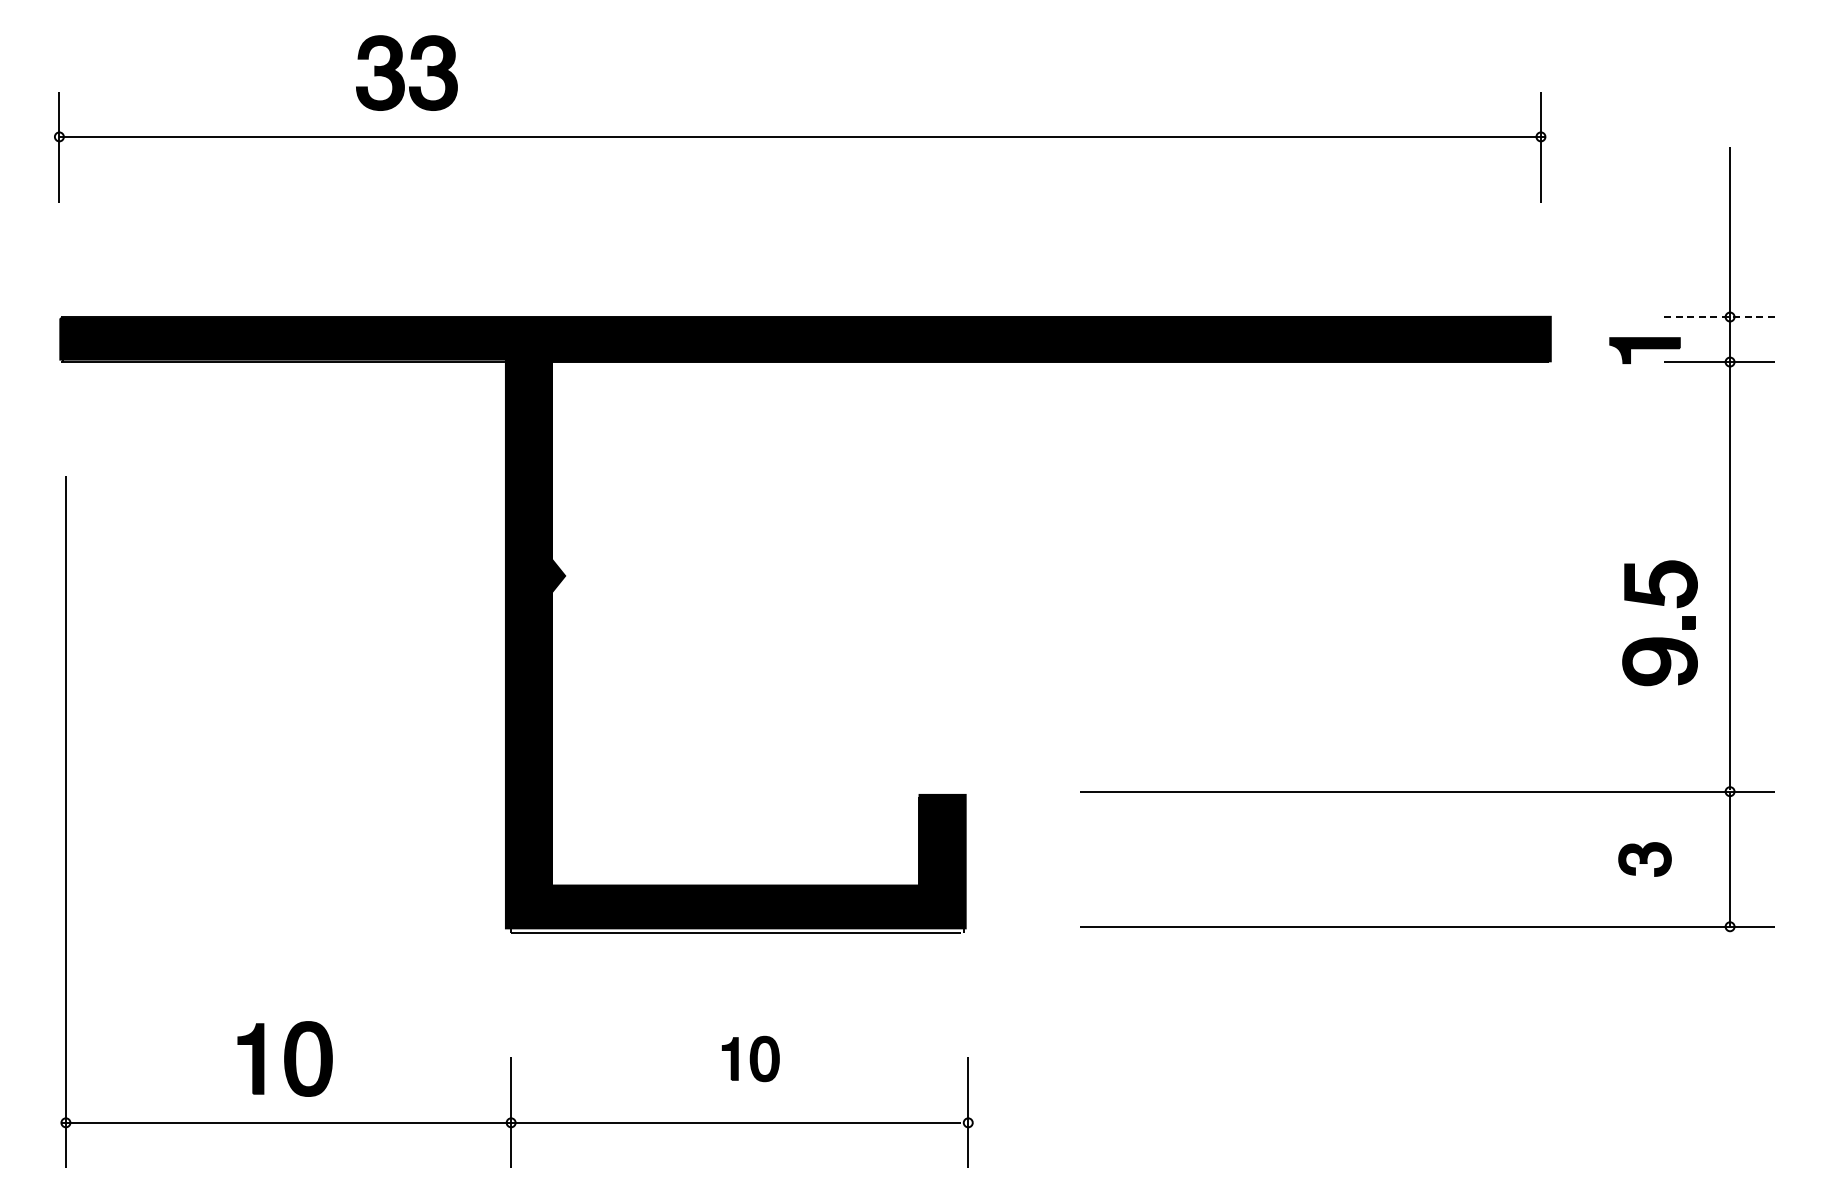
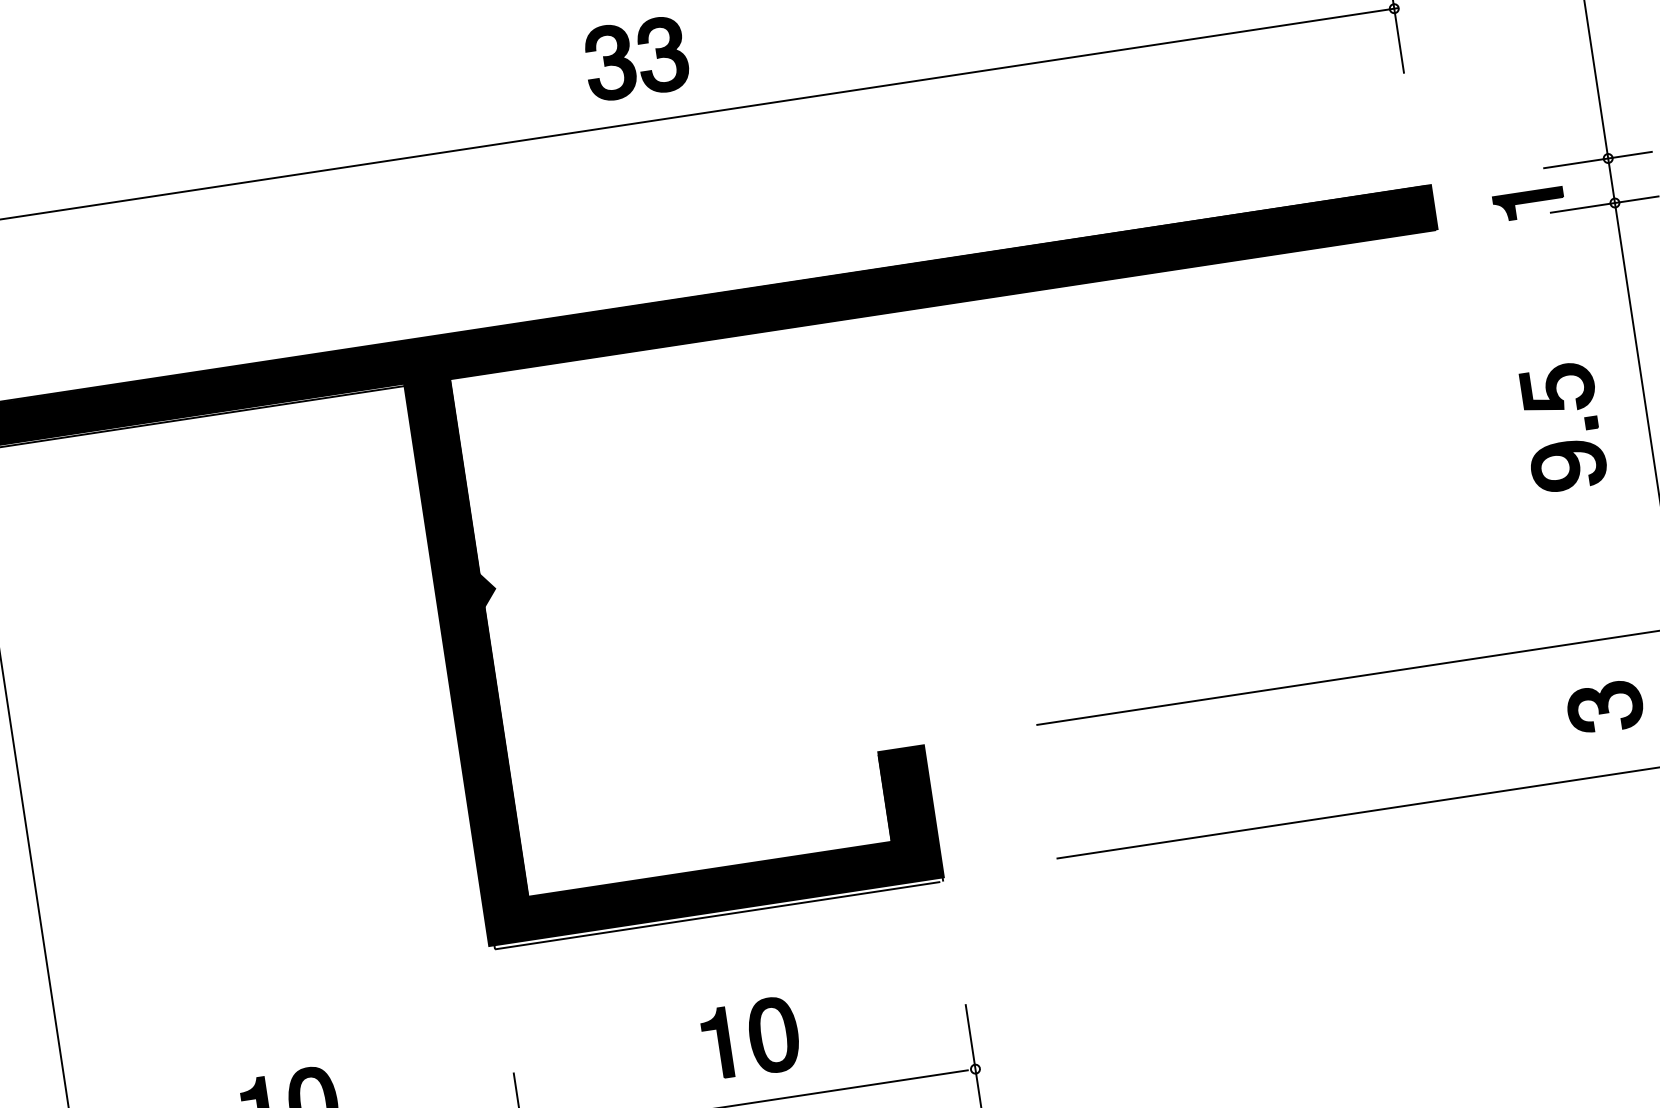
part: (406, 72) -> (635, 58), moved
line: (1720, 317) -> (1598, 160), dashed -> solid
part: (1659, 637) -> (1564, 441), moved
part: (1644, 859) -> (1604, 707), size x1.43
part: (750, 1058) -> (750, 1038), size x1.67

